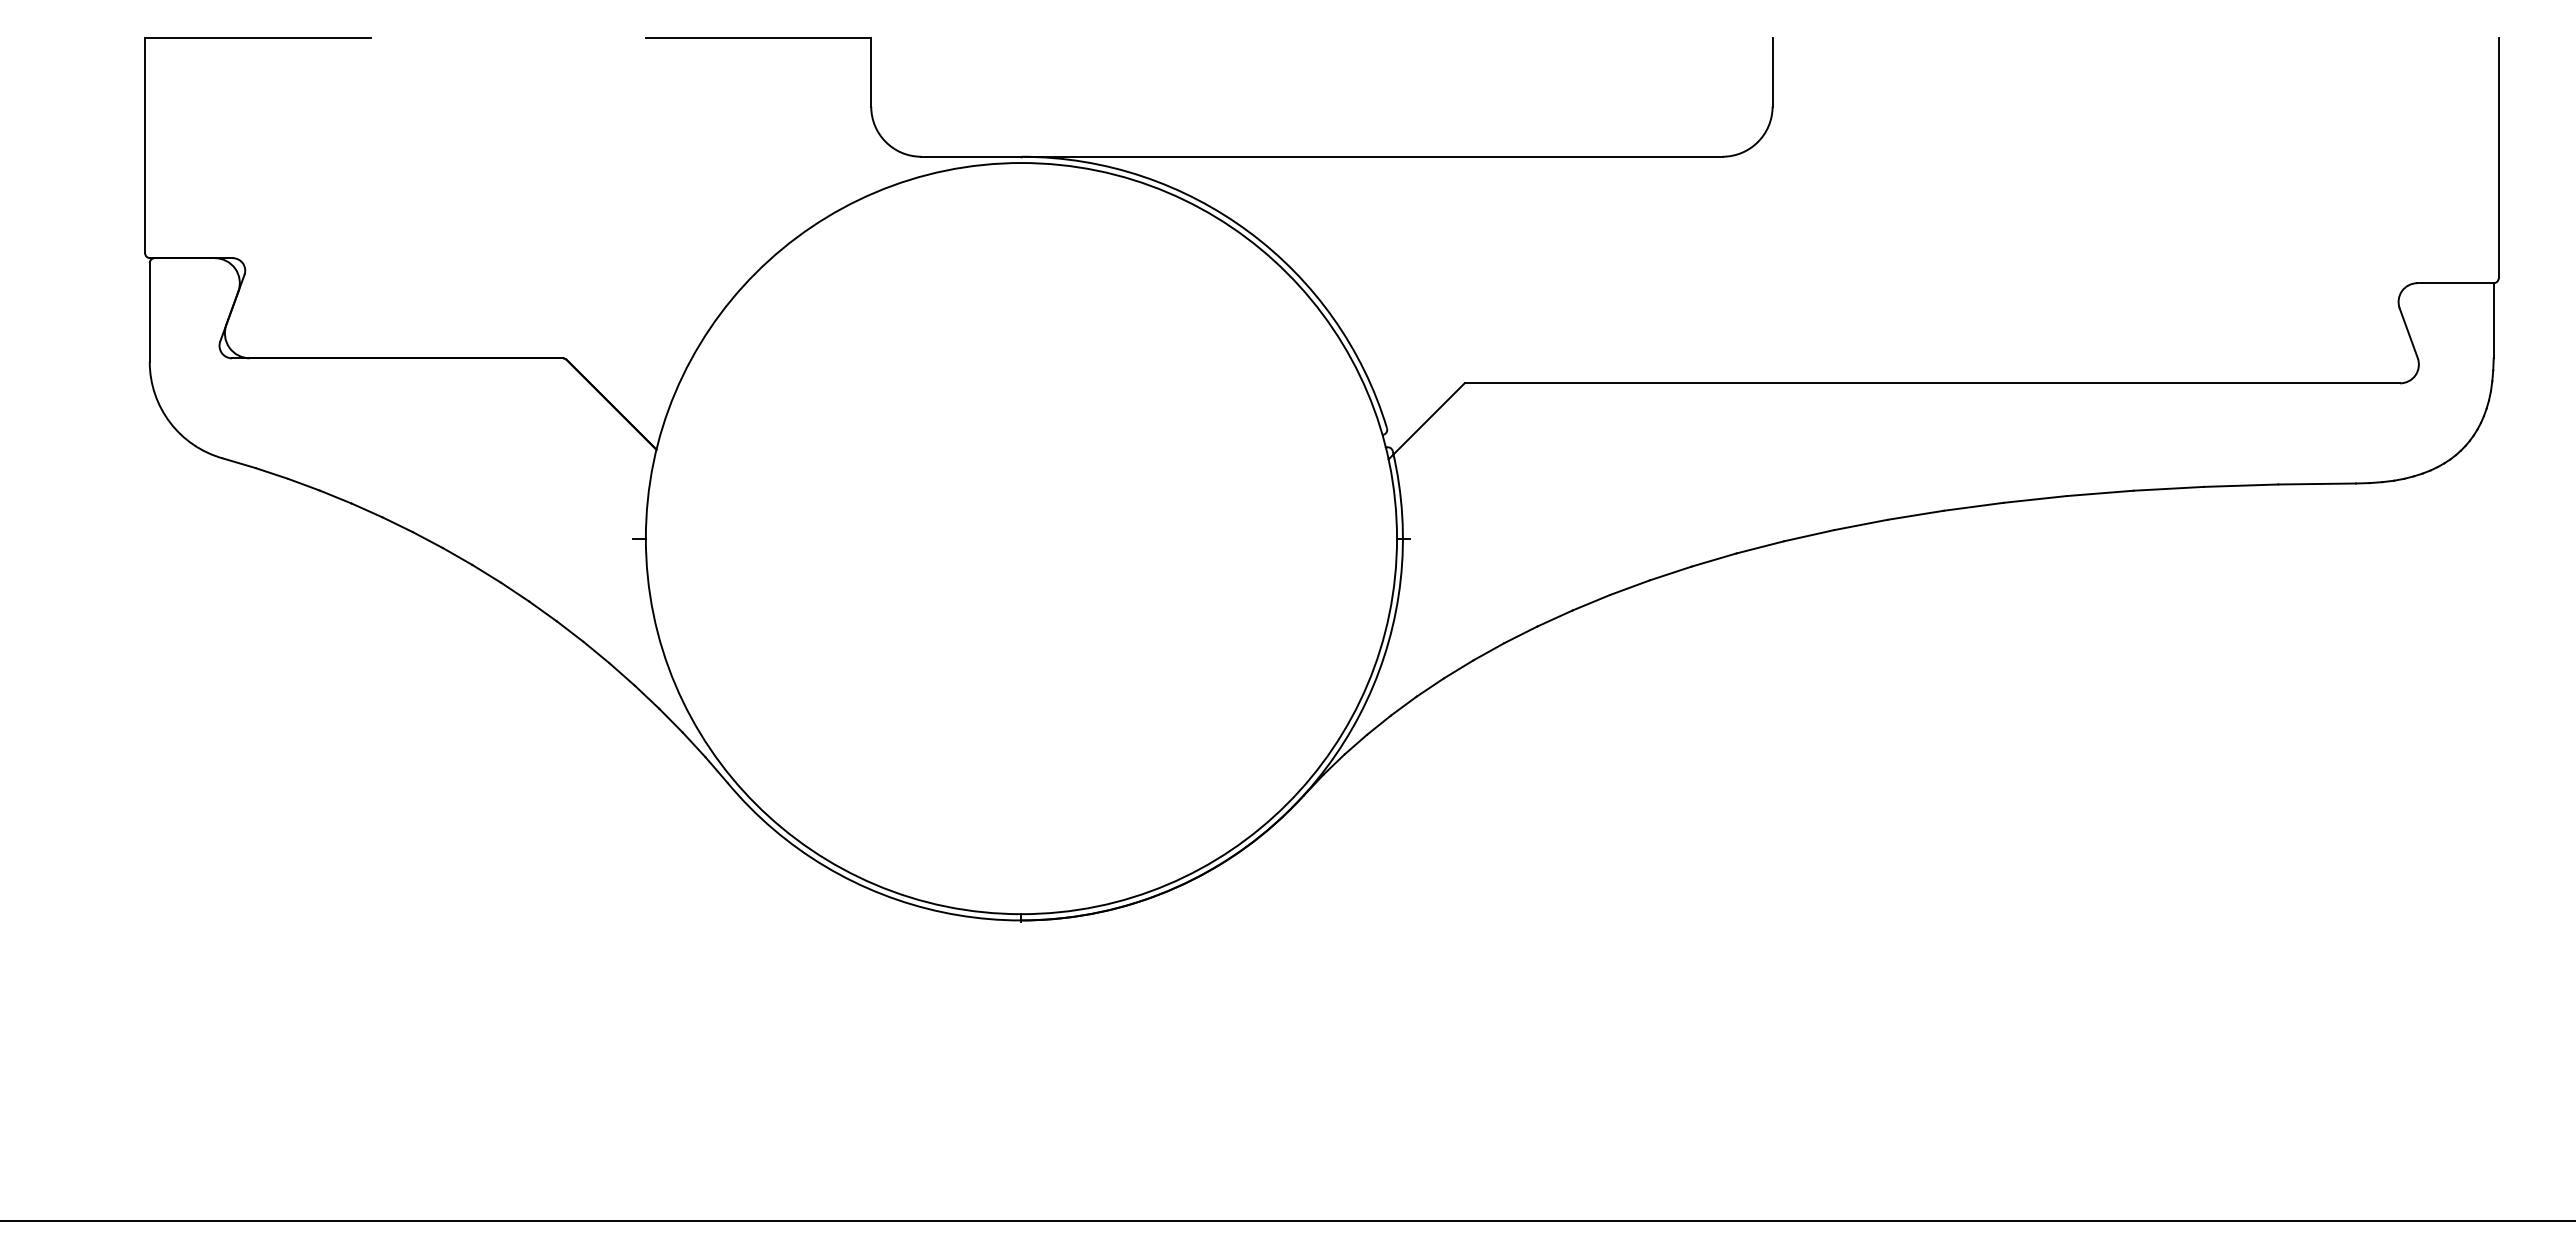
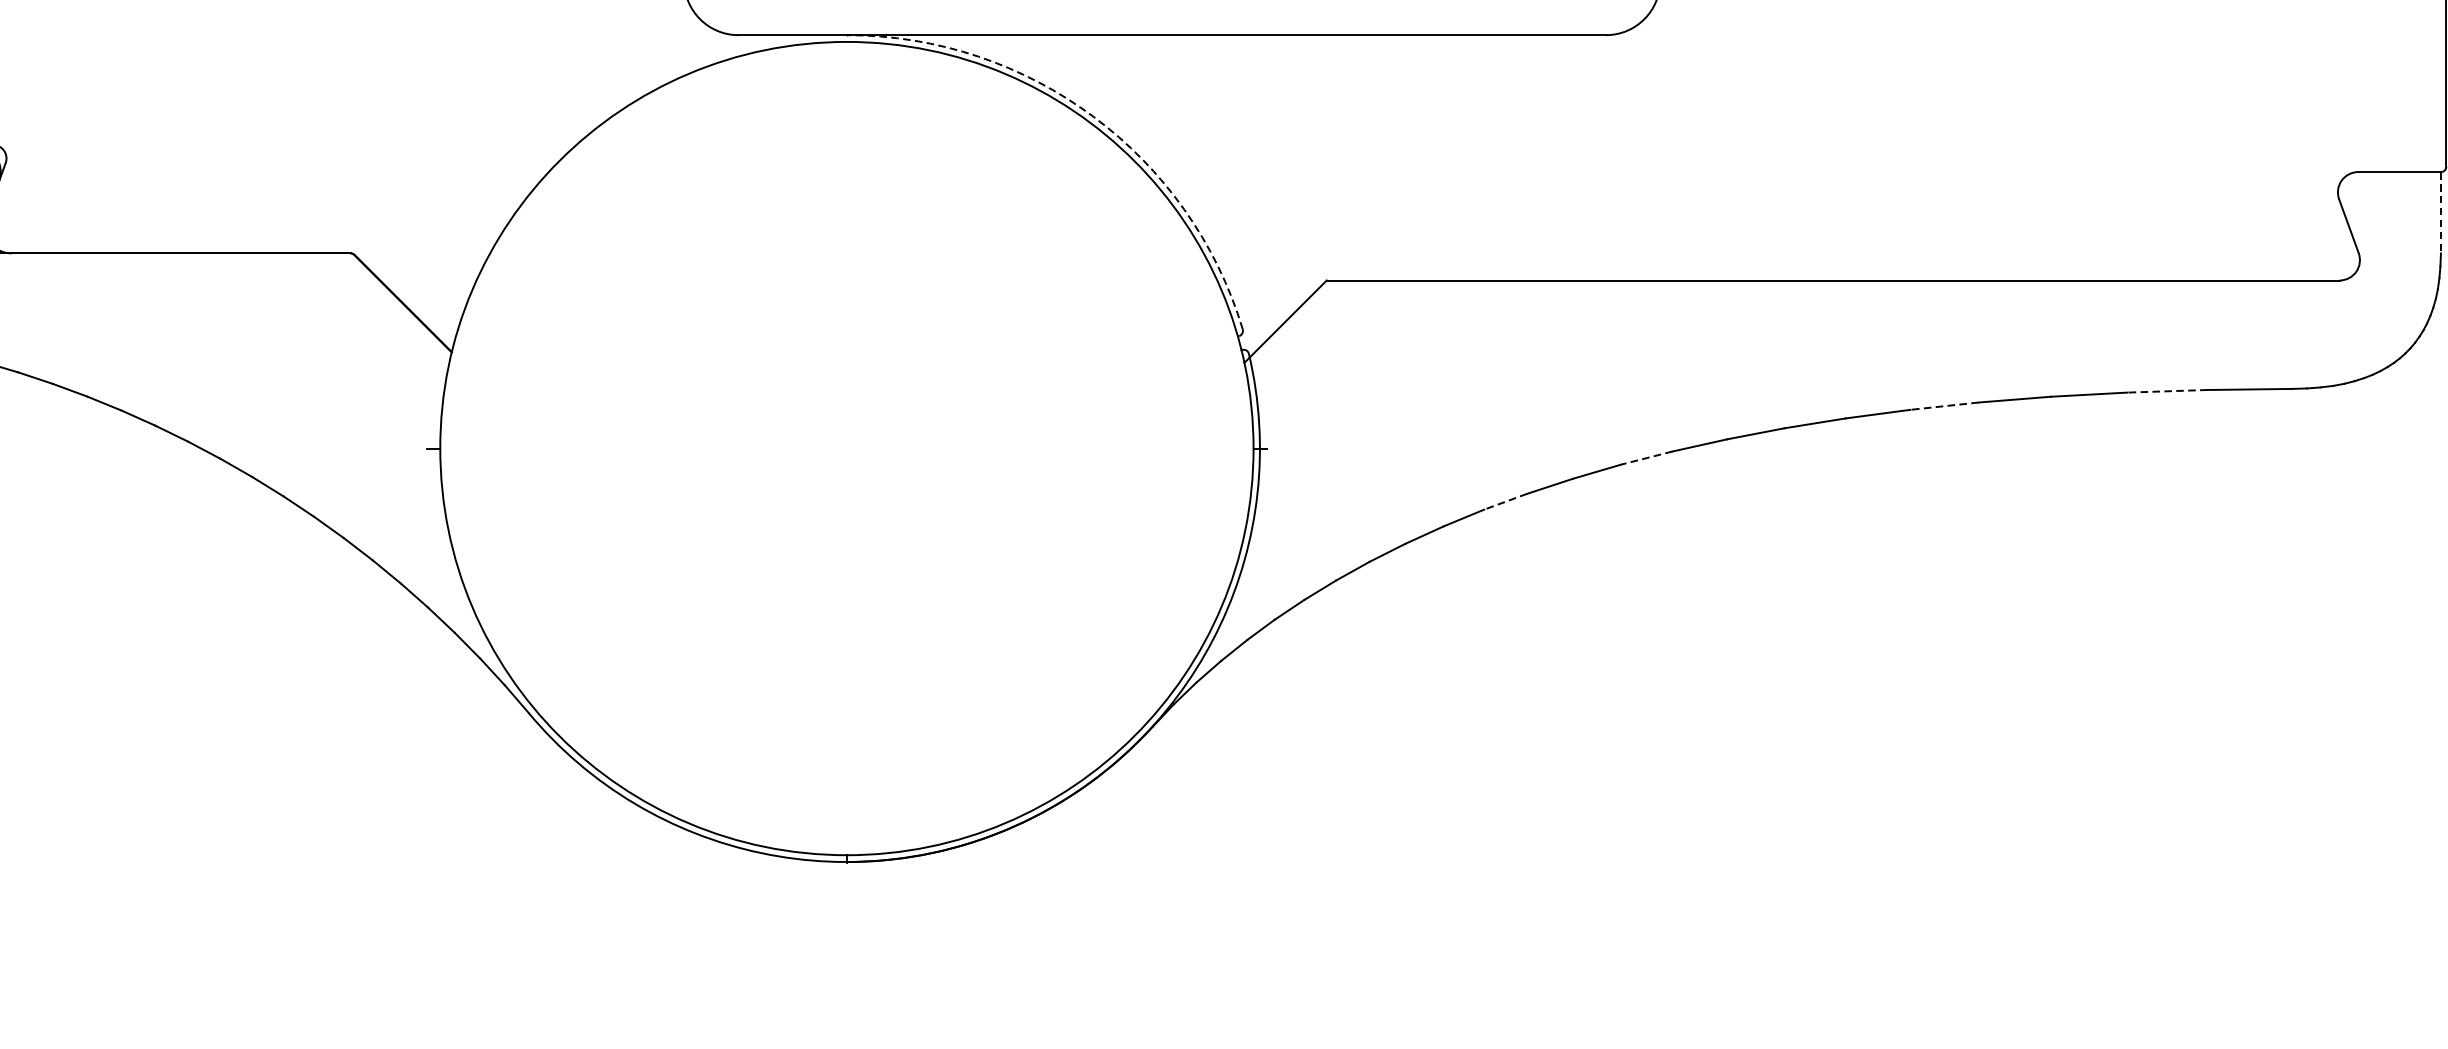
arc: (1249, 232) -> (1093, 117), solid -> dashed
line: (2493, 320) -> (2440, 212), solid -> dashed
line: (2240, 485) -> (2166, 391), solid -> dashed
line: (2035, 499) -> (1944, 406), solid -> dashed
line: (1759, 547) -> (1646, 458), solid -> dashed
line: (1629, 587) -> (1505, 501), solid -> dashed

